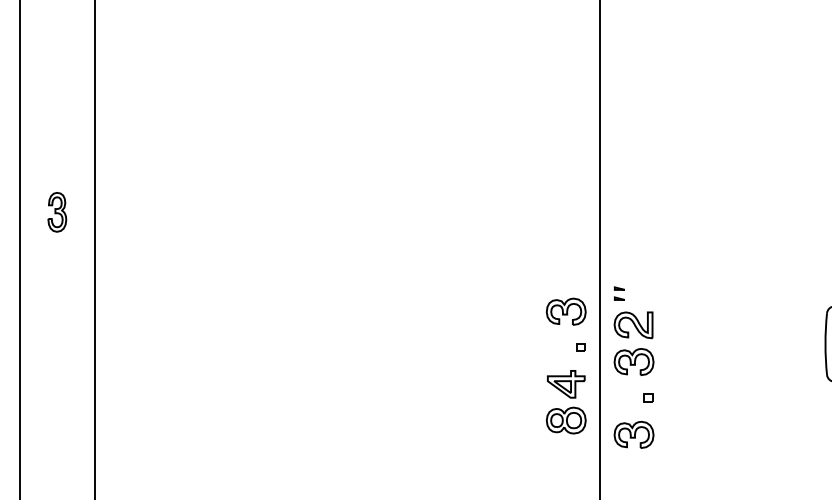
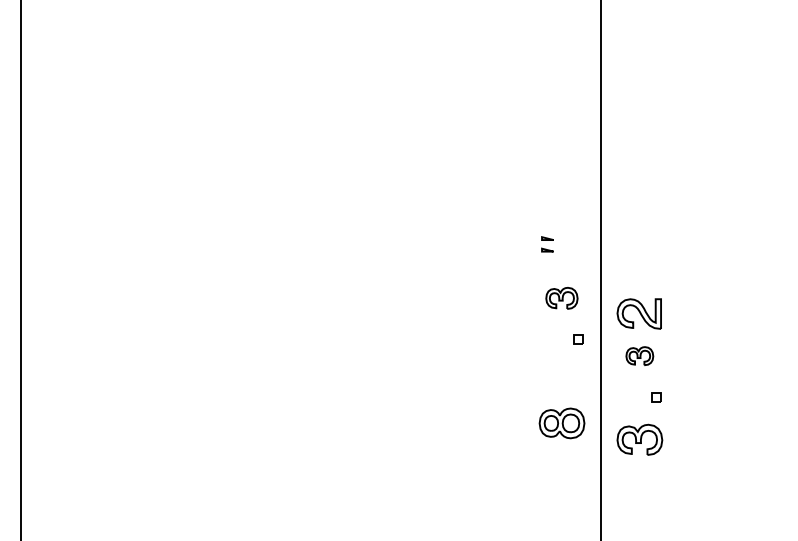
part: (619, 293) -> (547, 244), moved
part: (565, 311) -> (561, 298), size x0.7
part: (633, 361) -> (639, 355), size x0.6
part: (566, 384) -> (562, 381), removed

